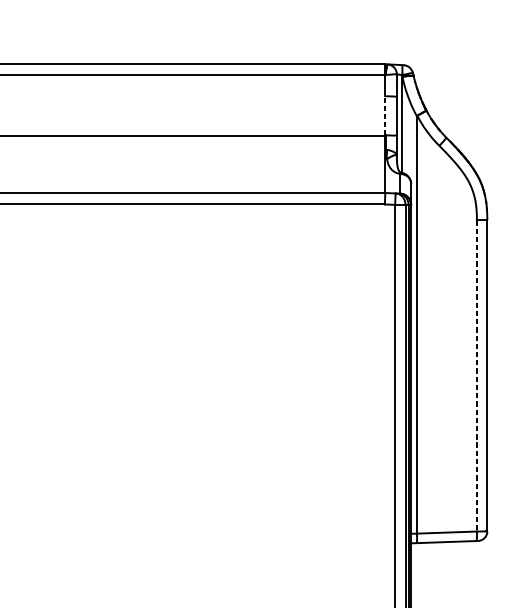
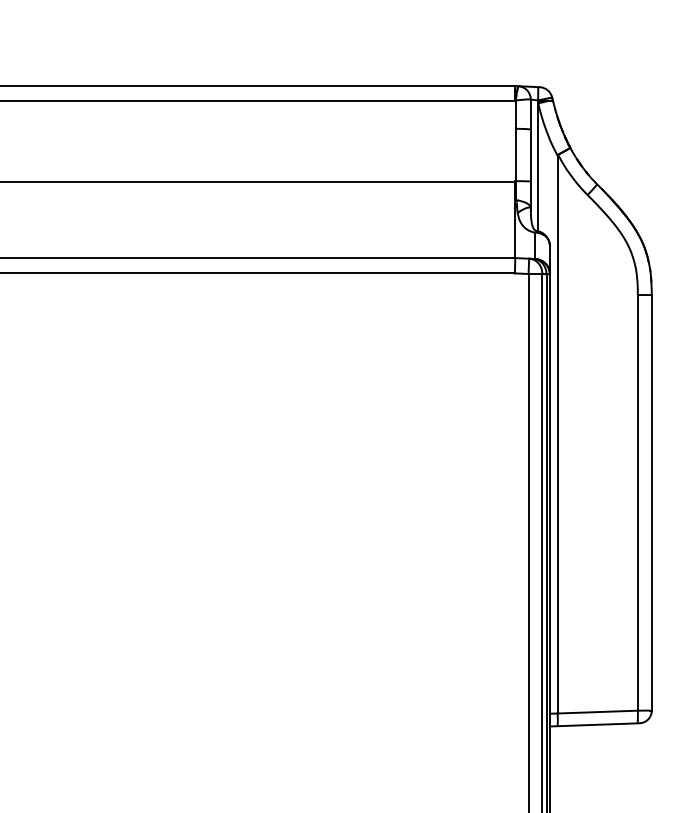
line: (385, 115) -> (515, 154), dashed -> solid
line: (476, 376) -> (637, 503), dashed -> solid

